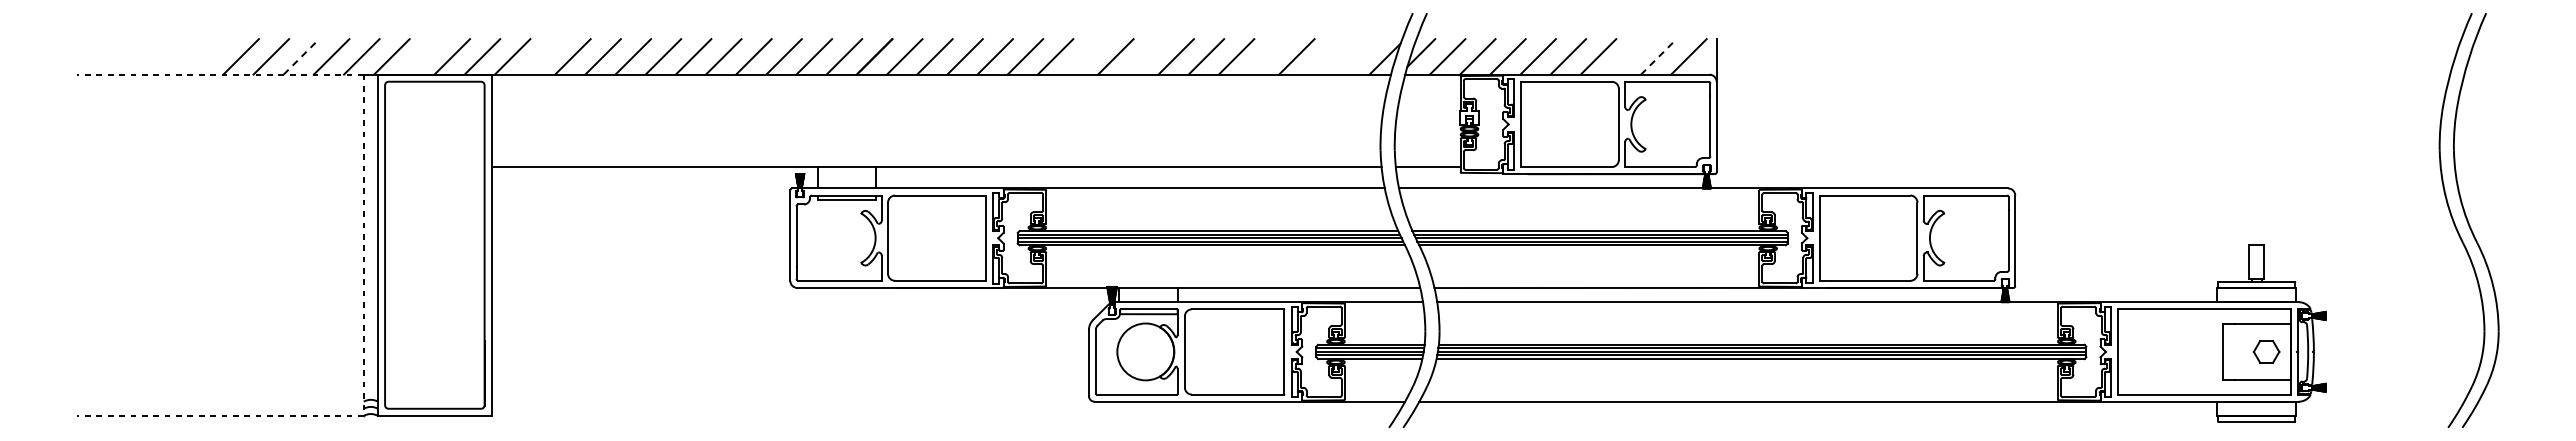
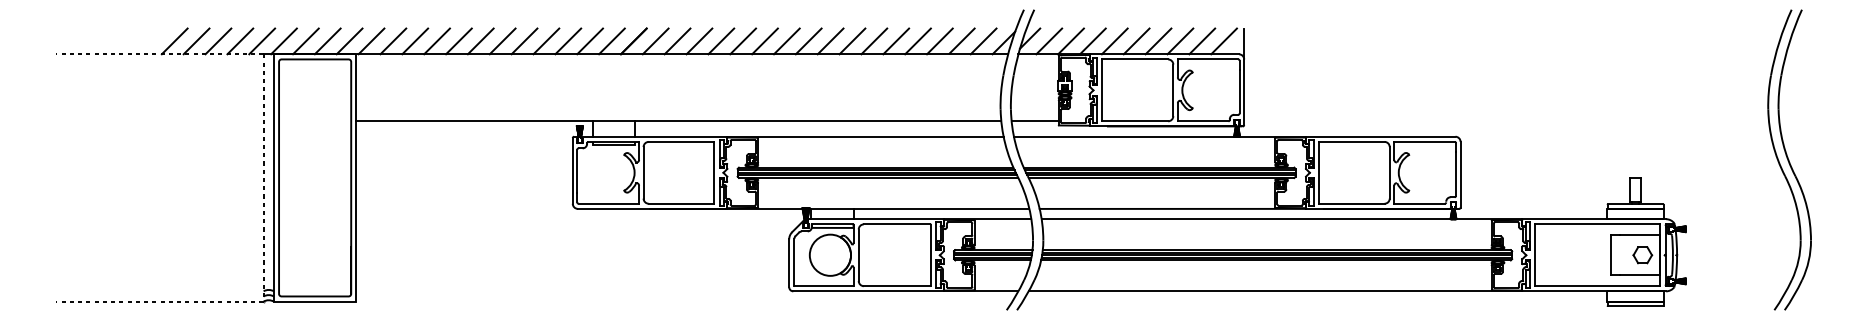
line: (301, 56) -> (218, 41), dashed -> solid
line: (421, 56) -> (305, 41), added
line: (542, 56) -> (393, 41), added
line: (1085, 56) -> (786, 41), added
line: (1145, 56) -> (830, 41), added
line: (1266, 56) -> (917, 41), added
line: (1327, 56) -> (962, 41), added
line: (1356, 56) -> (983, 41), added
line: (1628, 56) -> (1180, 41), added
line: (1659, 56) -> (1202, 41), dashed -> solid

